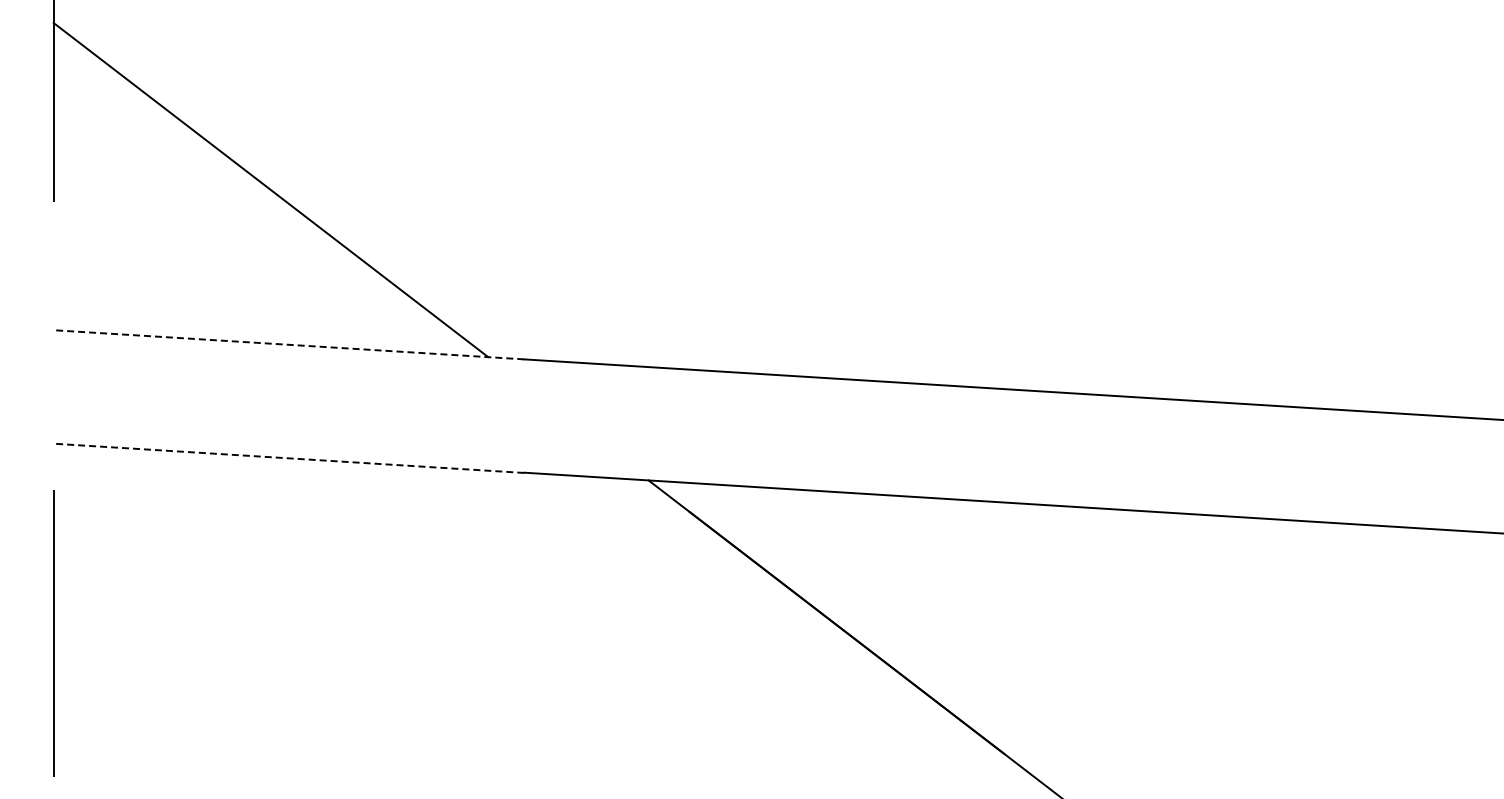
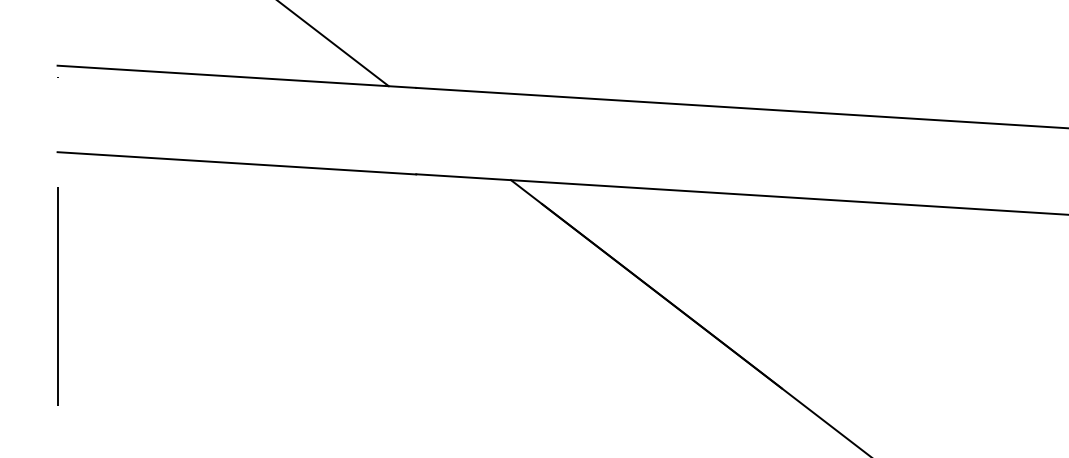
line: (288, 344) -> (236, 76), dashed -> solid
line: (288, 458) -> (236, 163), dashed -> solid

